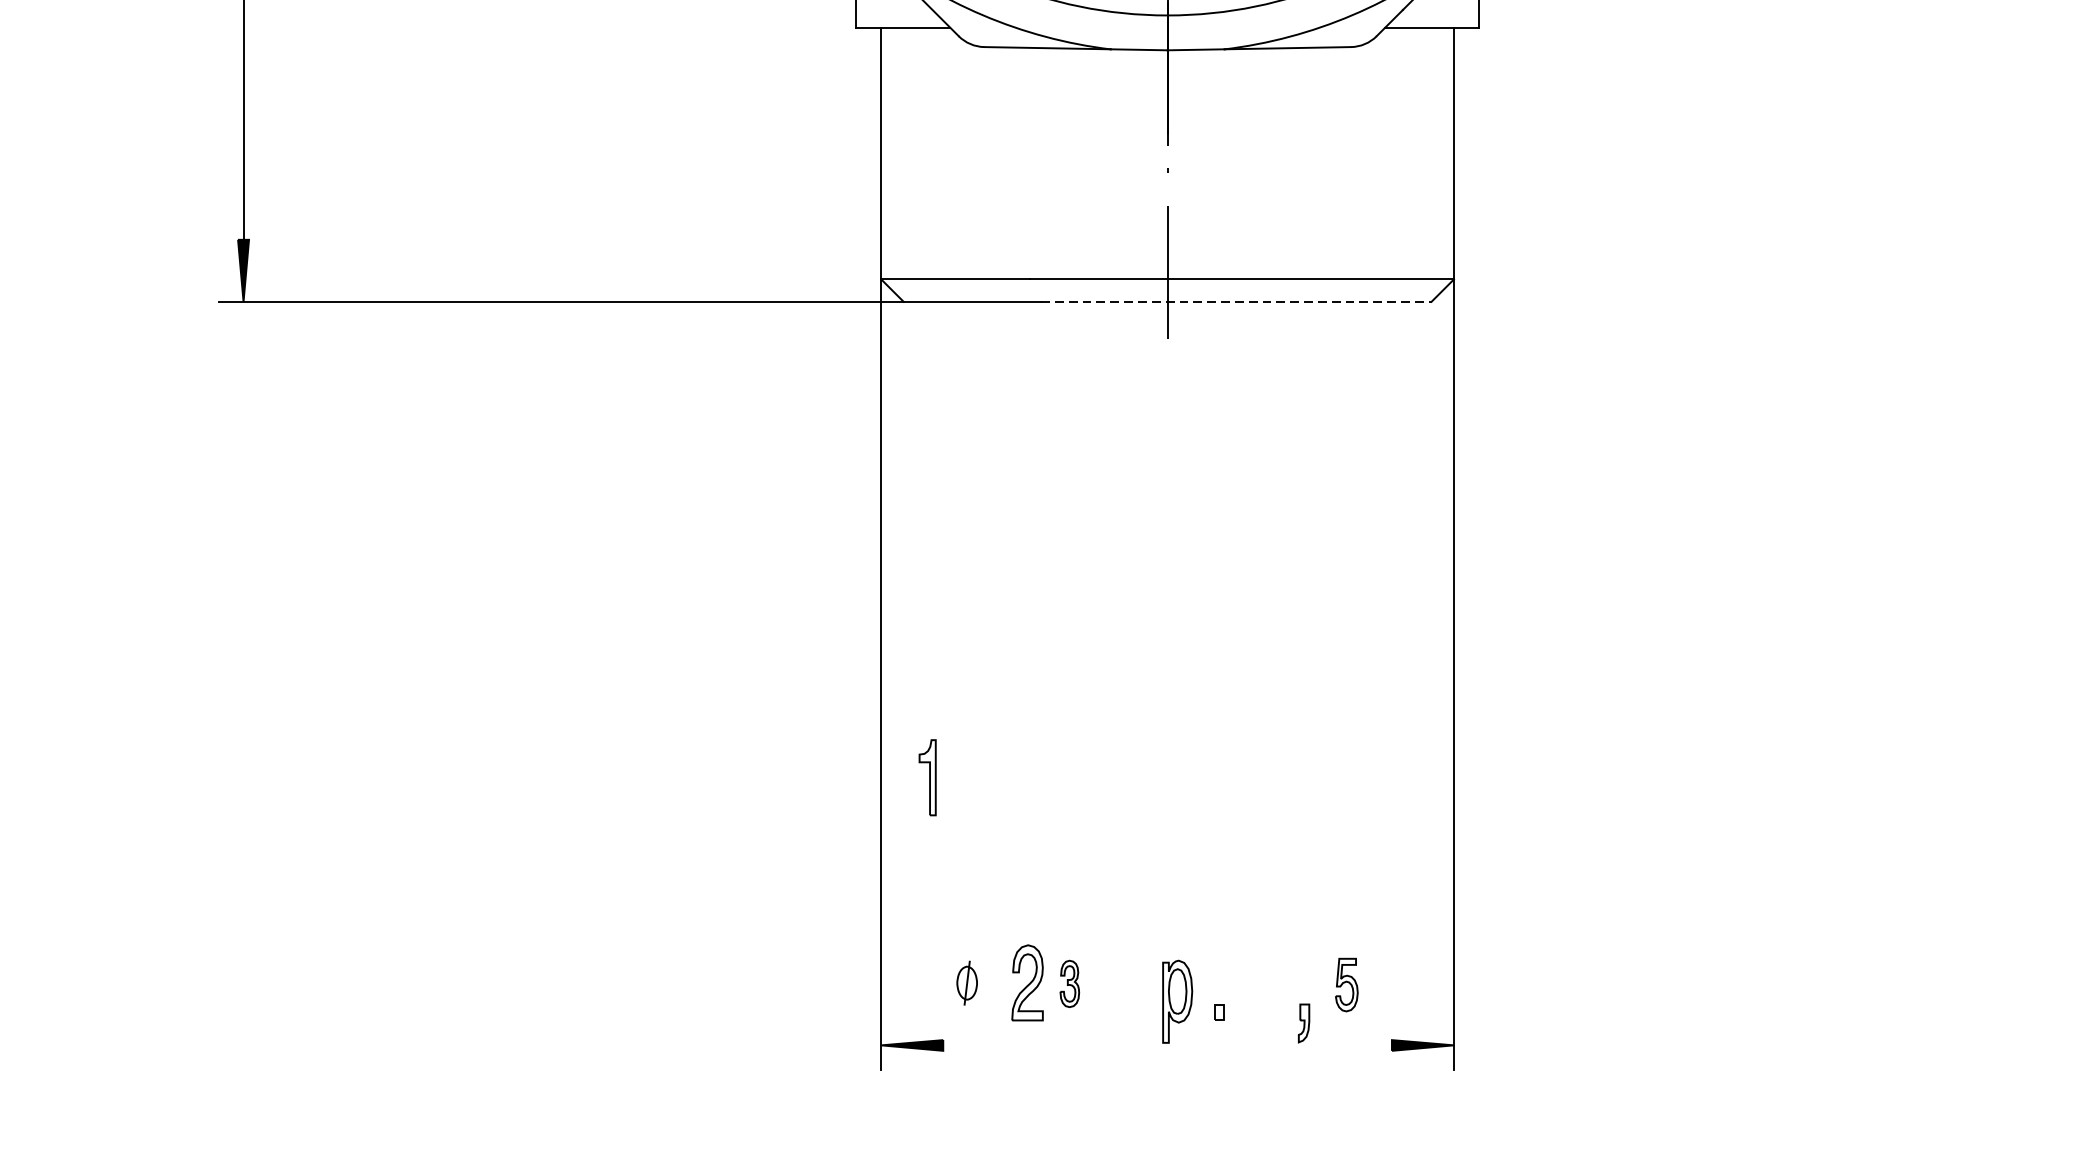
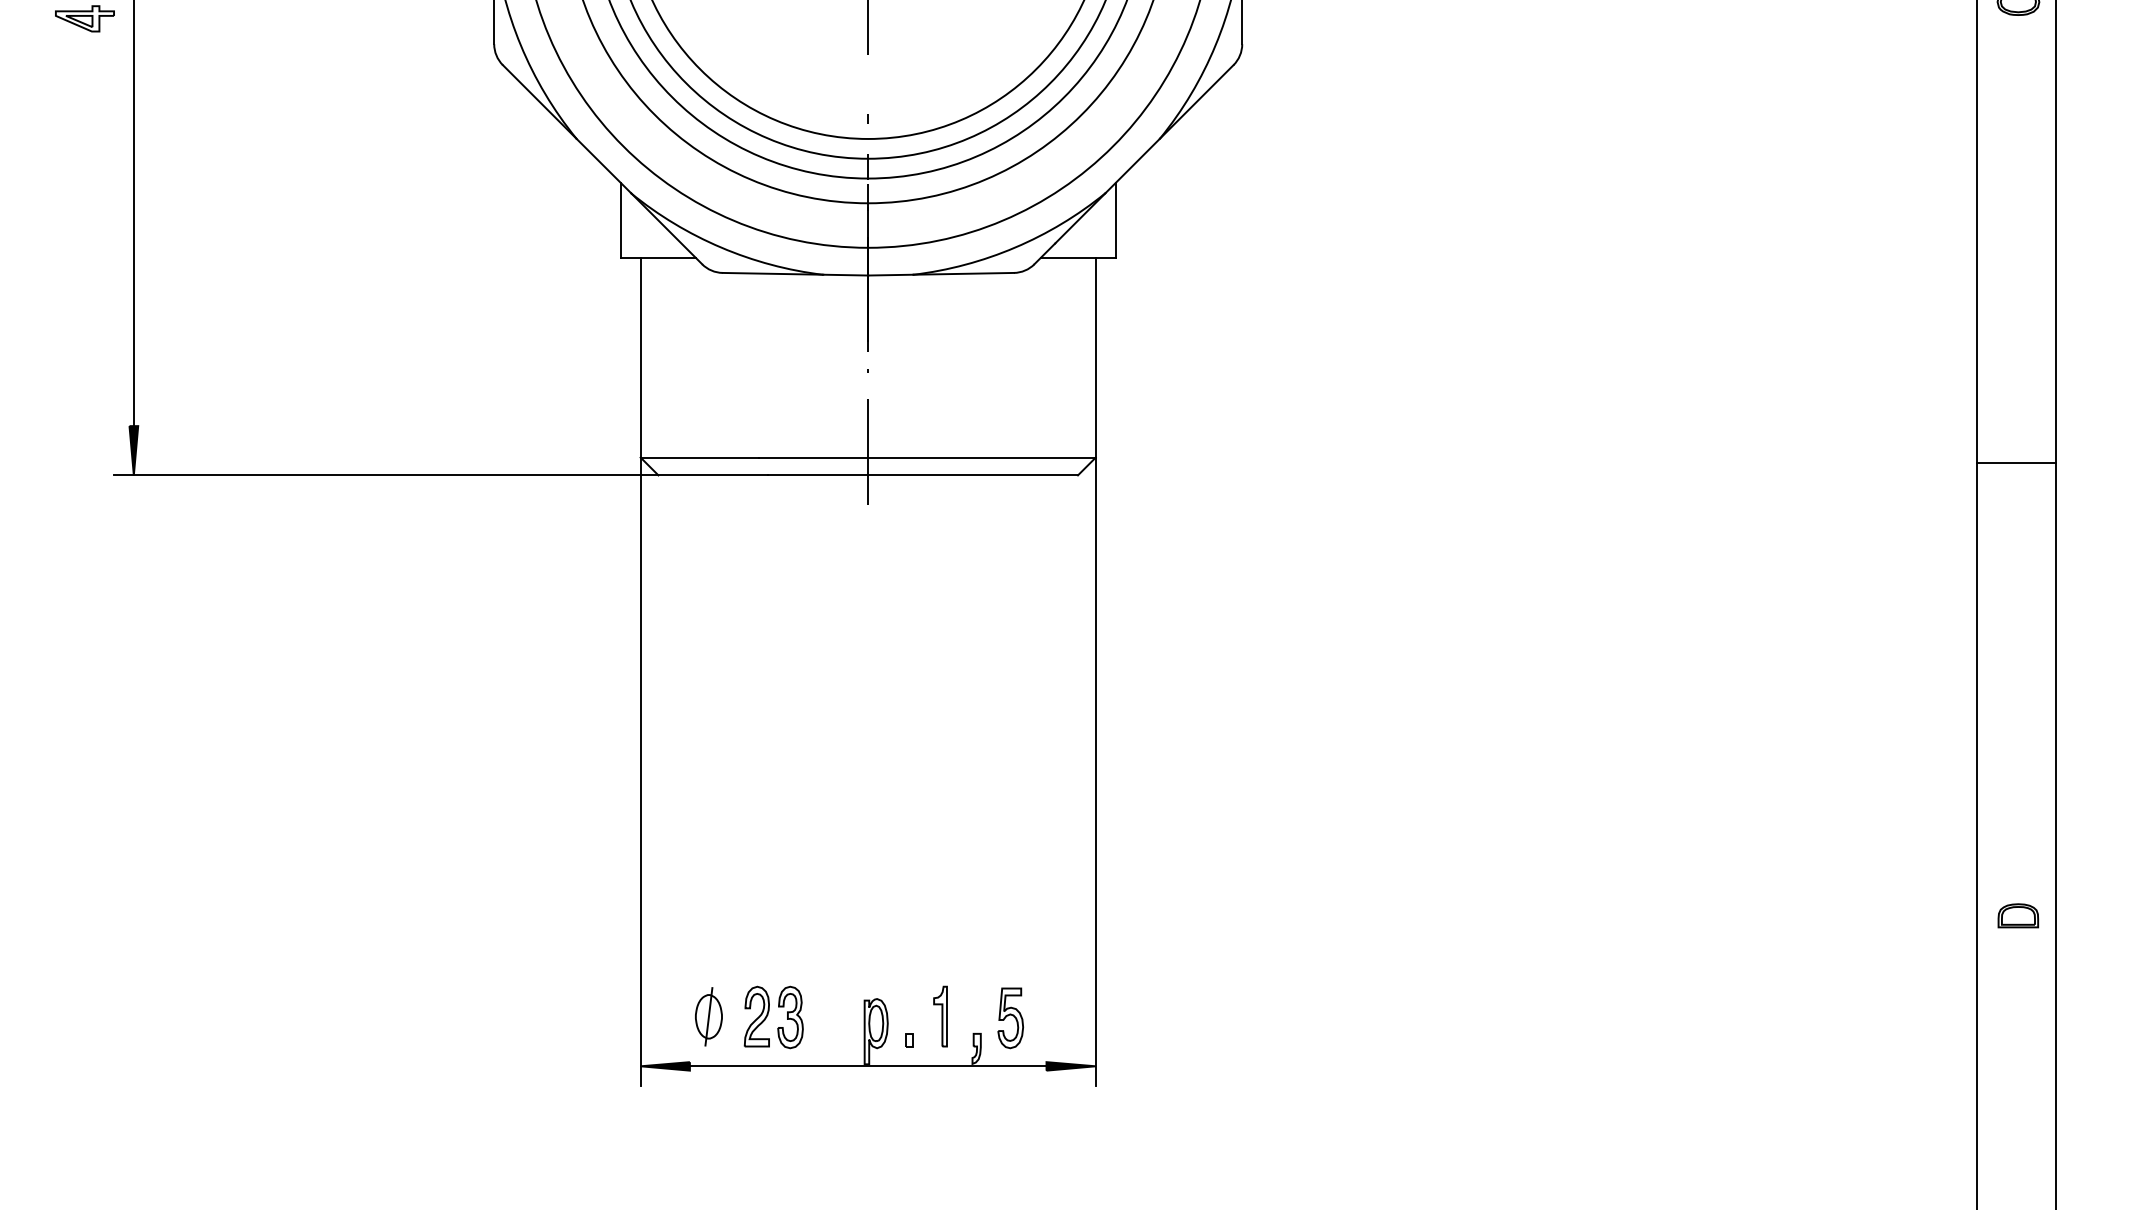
line: (1237, 301) -> (923, 475), dashed -> solid
part: (927, 777) -> (940, 1016), moved
part: (966, 982) -> (708, 1016), size x1.67
part: (1069, 983) -> (790, 1017), size x1.67
part: (1346, 985) -> (1010, 1018), size x1.43
line: (1166, 1045) -> (867, 1066), added

